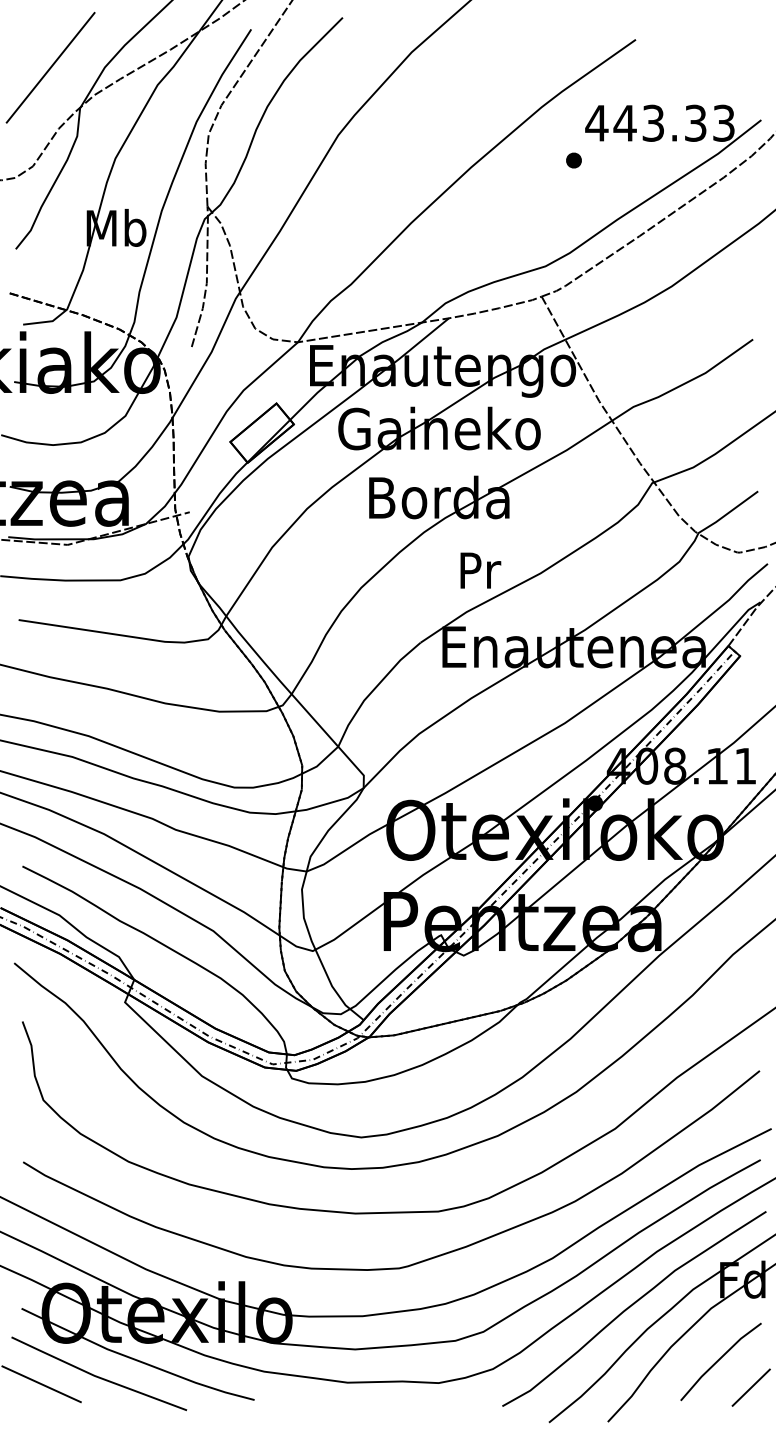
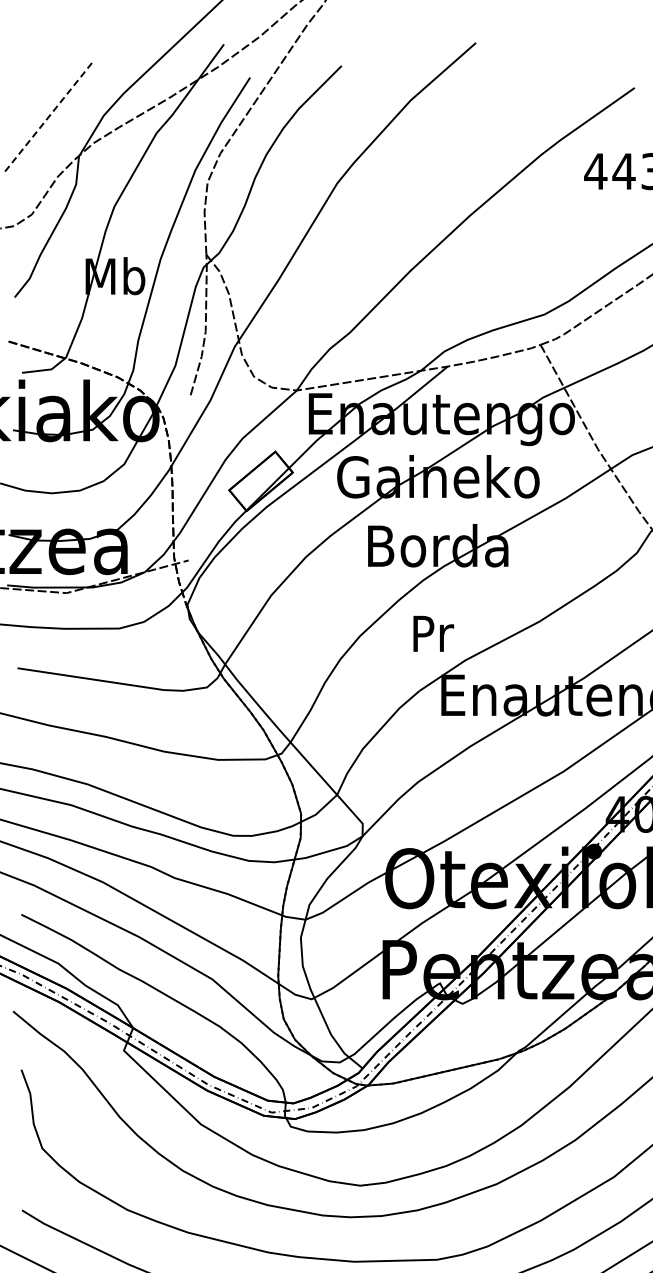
line: (51, 67) -> (50, 115), solid -> dashed
part: (573, 160) -> (572, 208), removed
text: (480, 570) -> (433, 633), moved

